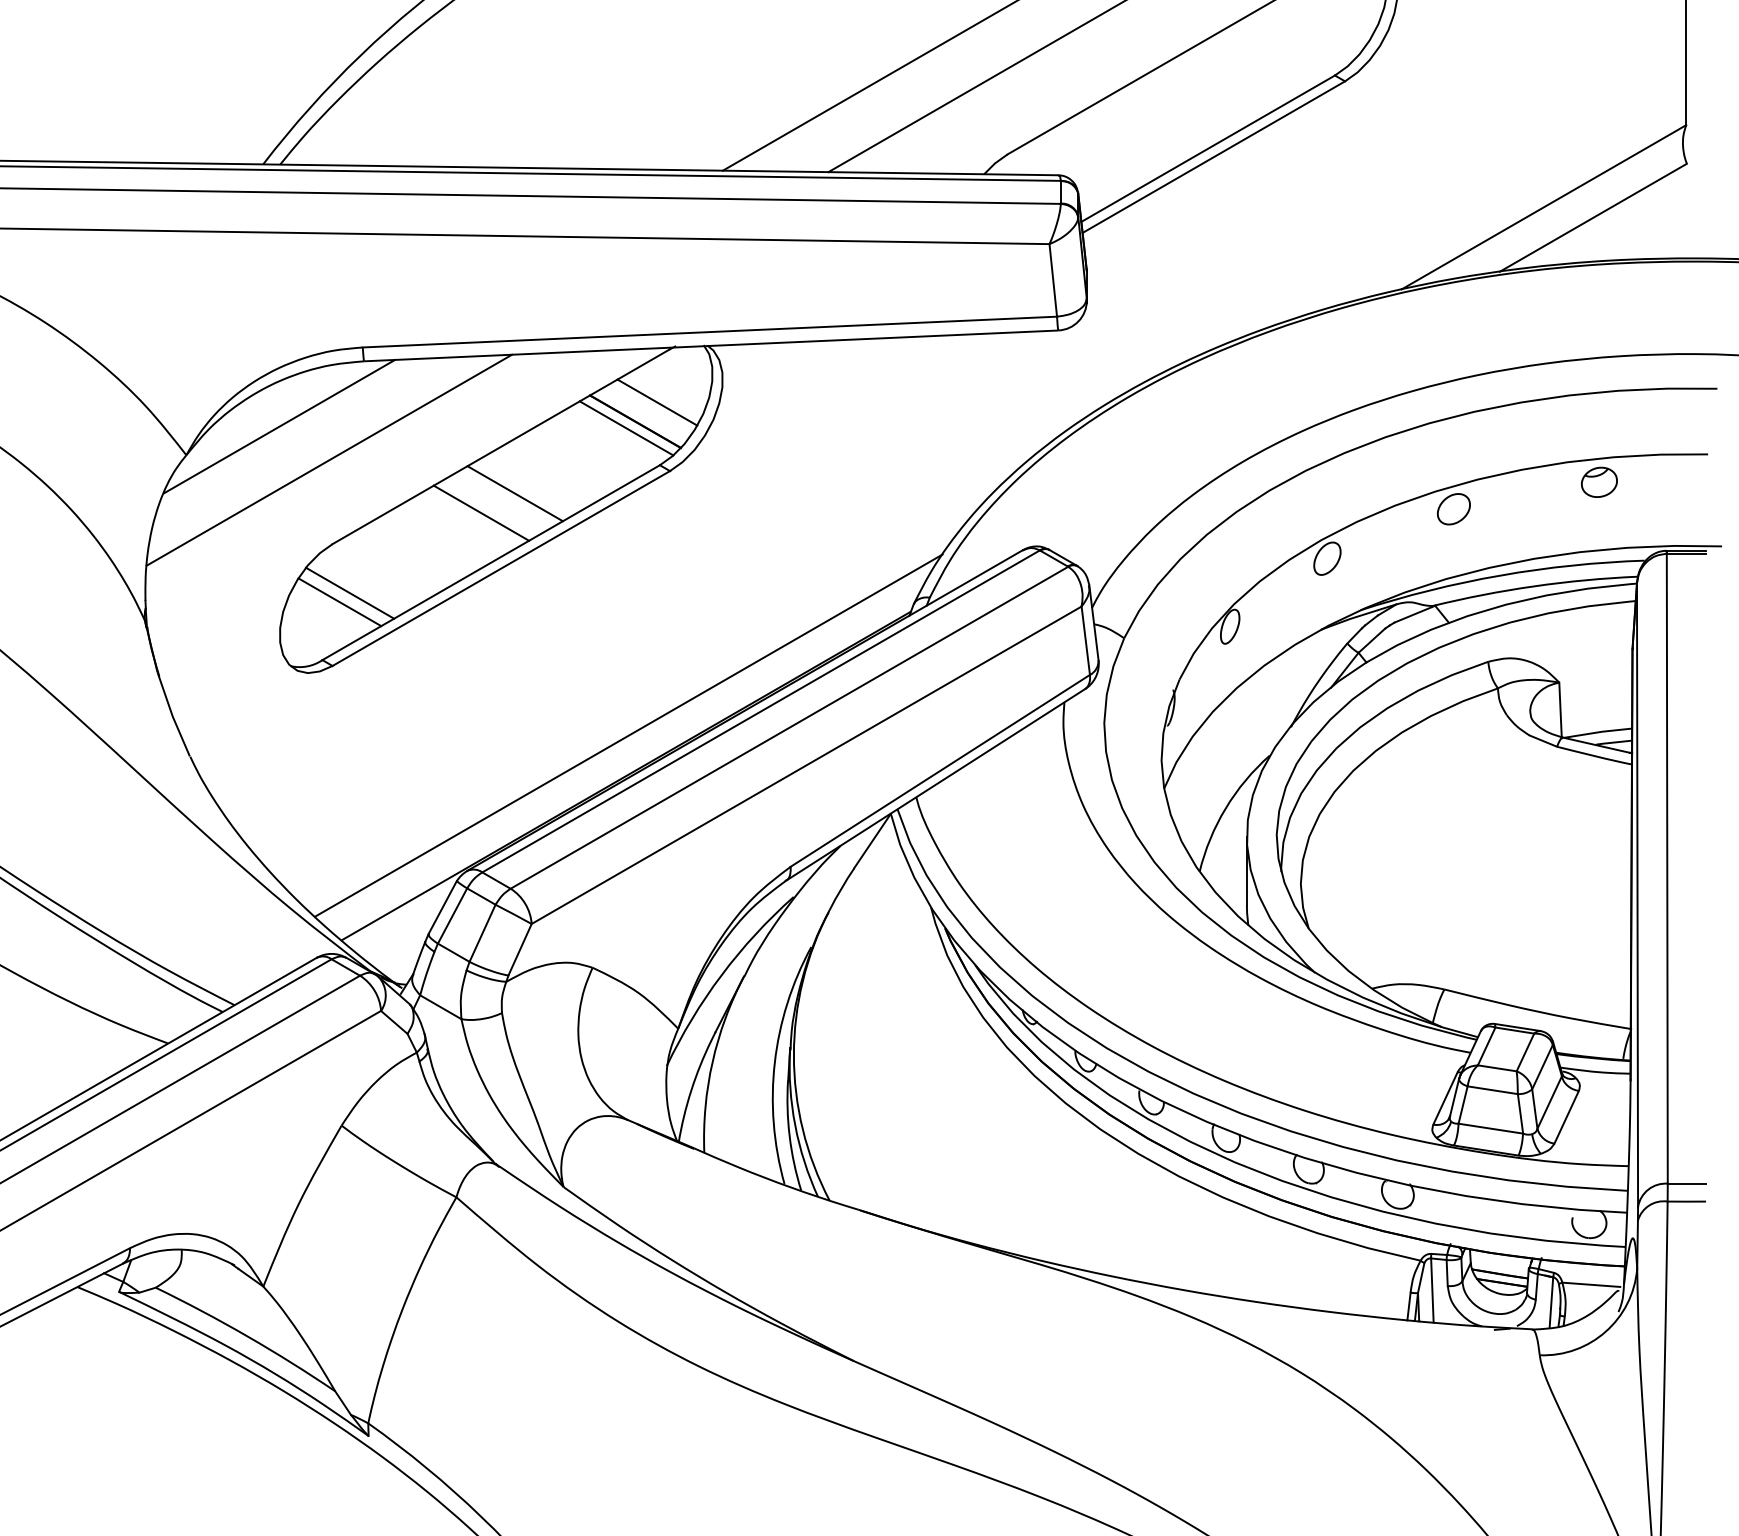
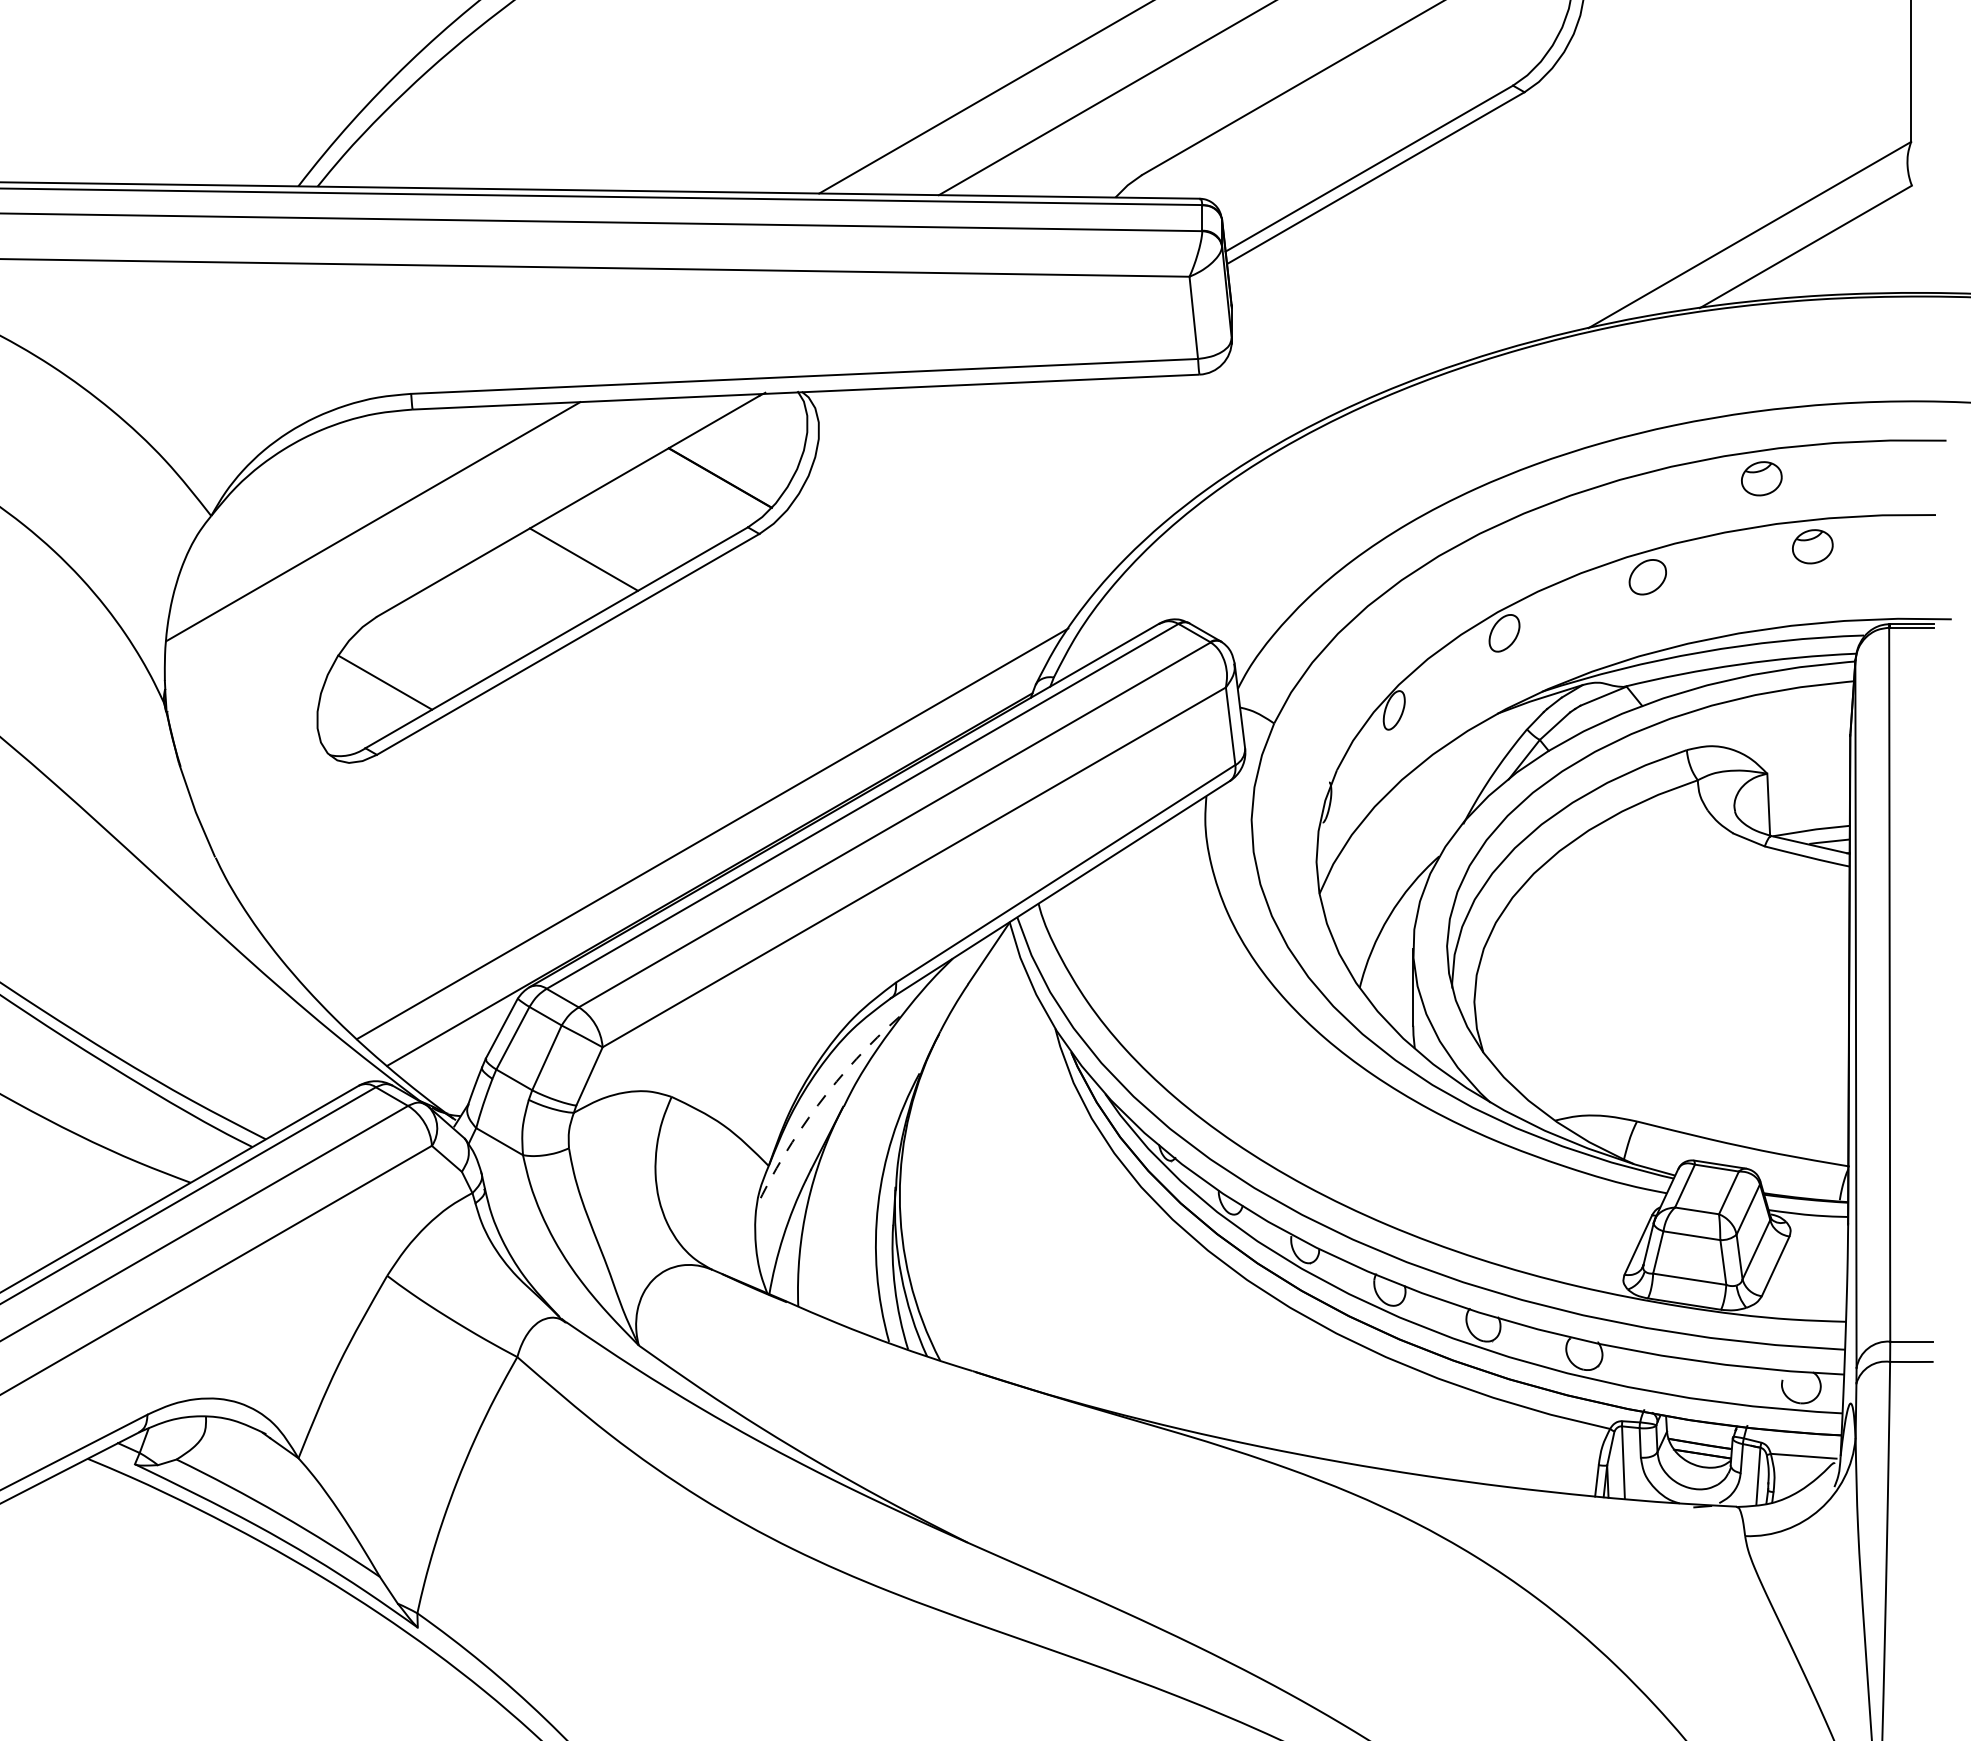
line: (656, 402) -> (744, 456), removed
part: (1554, 422) -> (1761, 478), added
line: (279, 426) -> (316, 483), removed
line: (626, 428) -> (710, 485), removed
line: (481, 513) -> (545, 581), removed
line: (349, 593) -> (396, 672), removed
arc: (721, 975) -> (817, 1105), solid -> dashed

